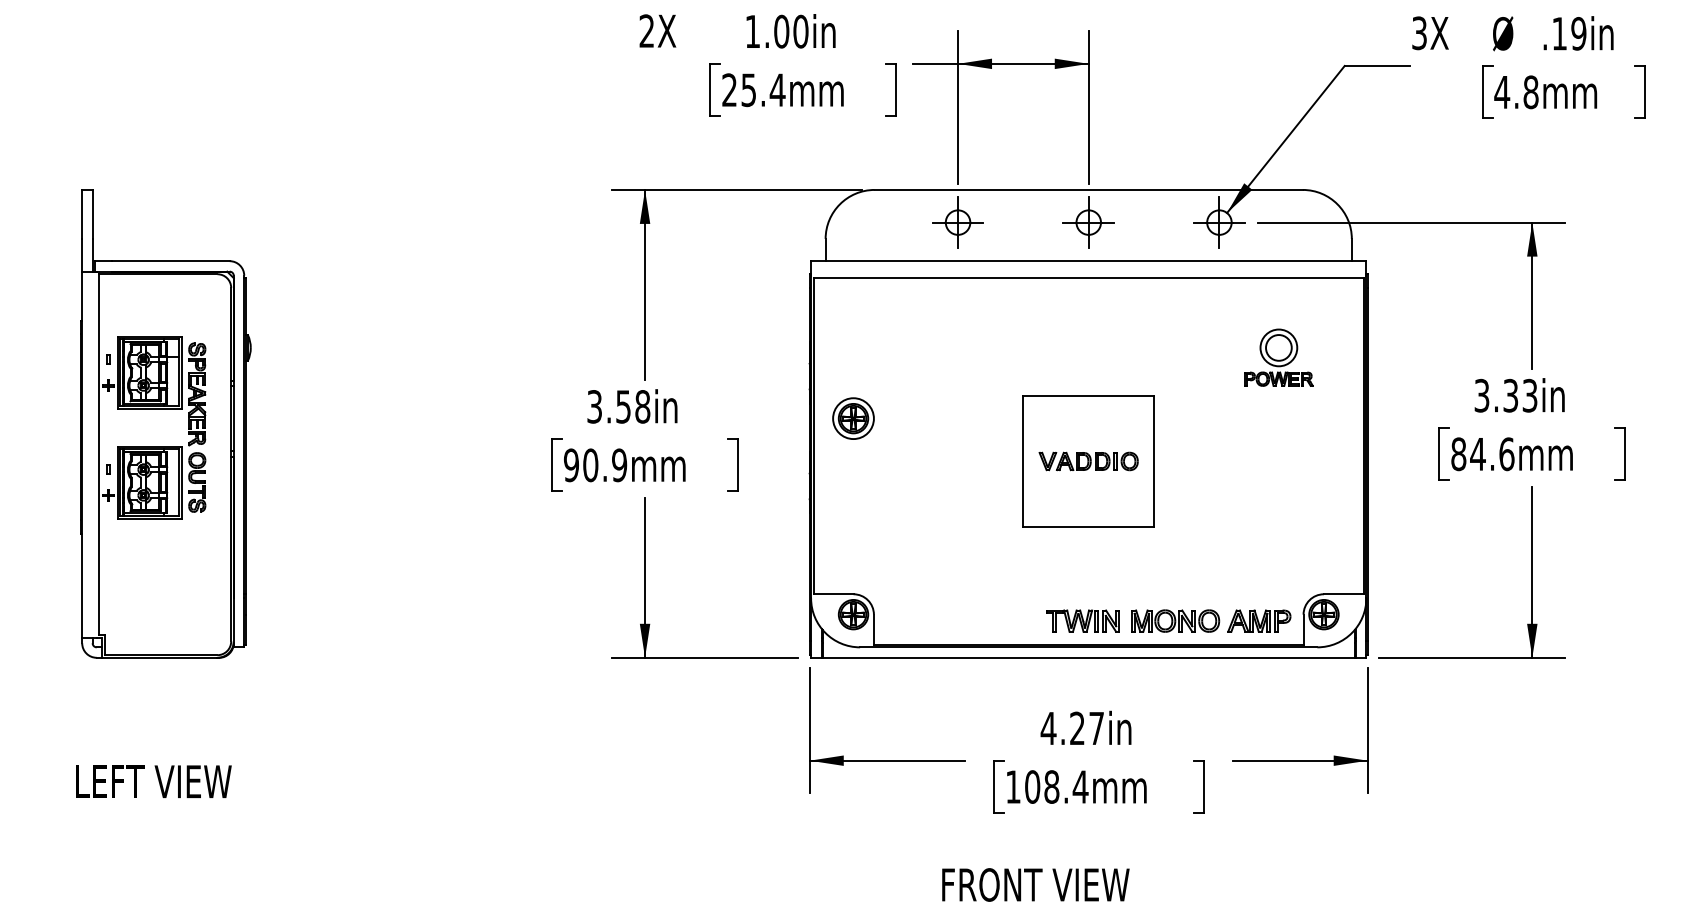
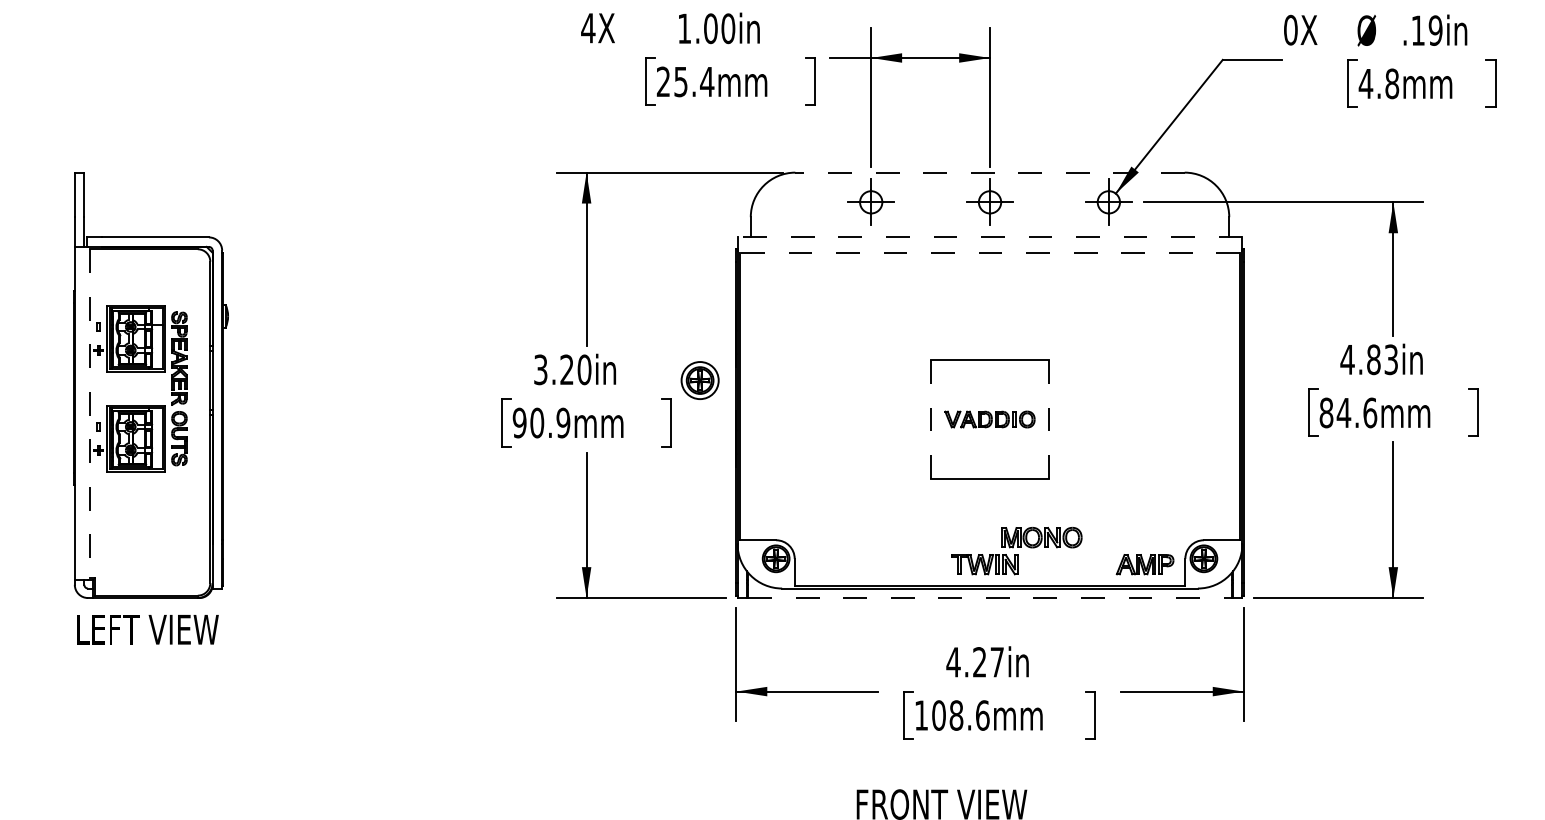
text: (647, 31) -> (588, 28), 2X -> 4X
text: (1419, 32) -> (1290, 29), 3X -> 0X
line: (1089, 189) -> (990, 172), solid -> dashed
line: (1088, 261) -> (989, 237), solid -> dashed
line: (1088, 277) -> (989, 252), solid -> dashed
part: (1278, 356) -> (1162, 324), removed
text: (1496, 395) -> (1360, 359), 3.33in -> 4.83in
text: (632, 406) -> (575, 369), 3.58in -> 3.20in
part: (852, 418) -> (699, 380), moved
line: (99, 455) -> (90, 414), solid -> dashed
line: (1154, 461) -> (1049, 419), solid -> dashed
line: (1023, 462) -> (930, 420), solid -> dashed
part: (1175, 620) -> (1041, 537), moved
line: (1089, 658) -> (990, 598), solid -> dashed
text: (153, 781) -> (147, 629), moved
text: (1080, 786) -> (982, 715), 108.4mm -> 108.6mm

